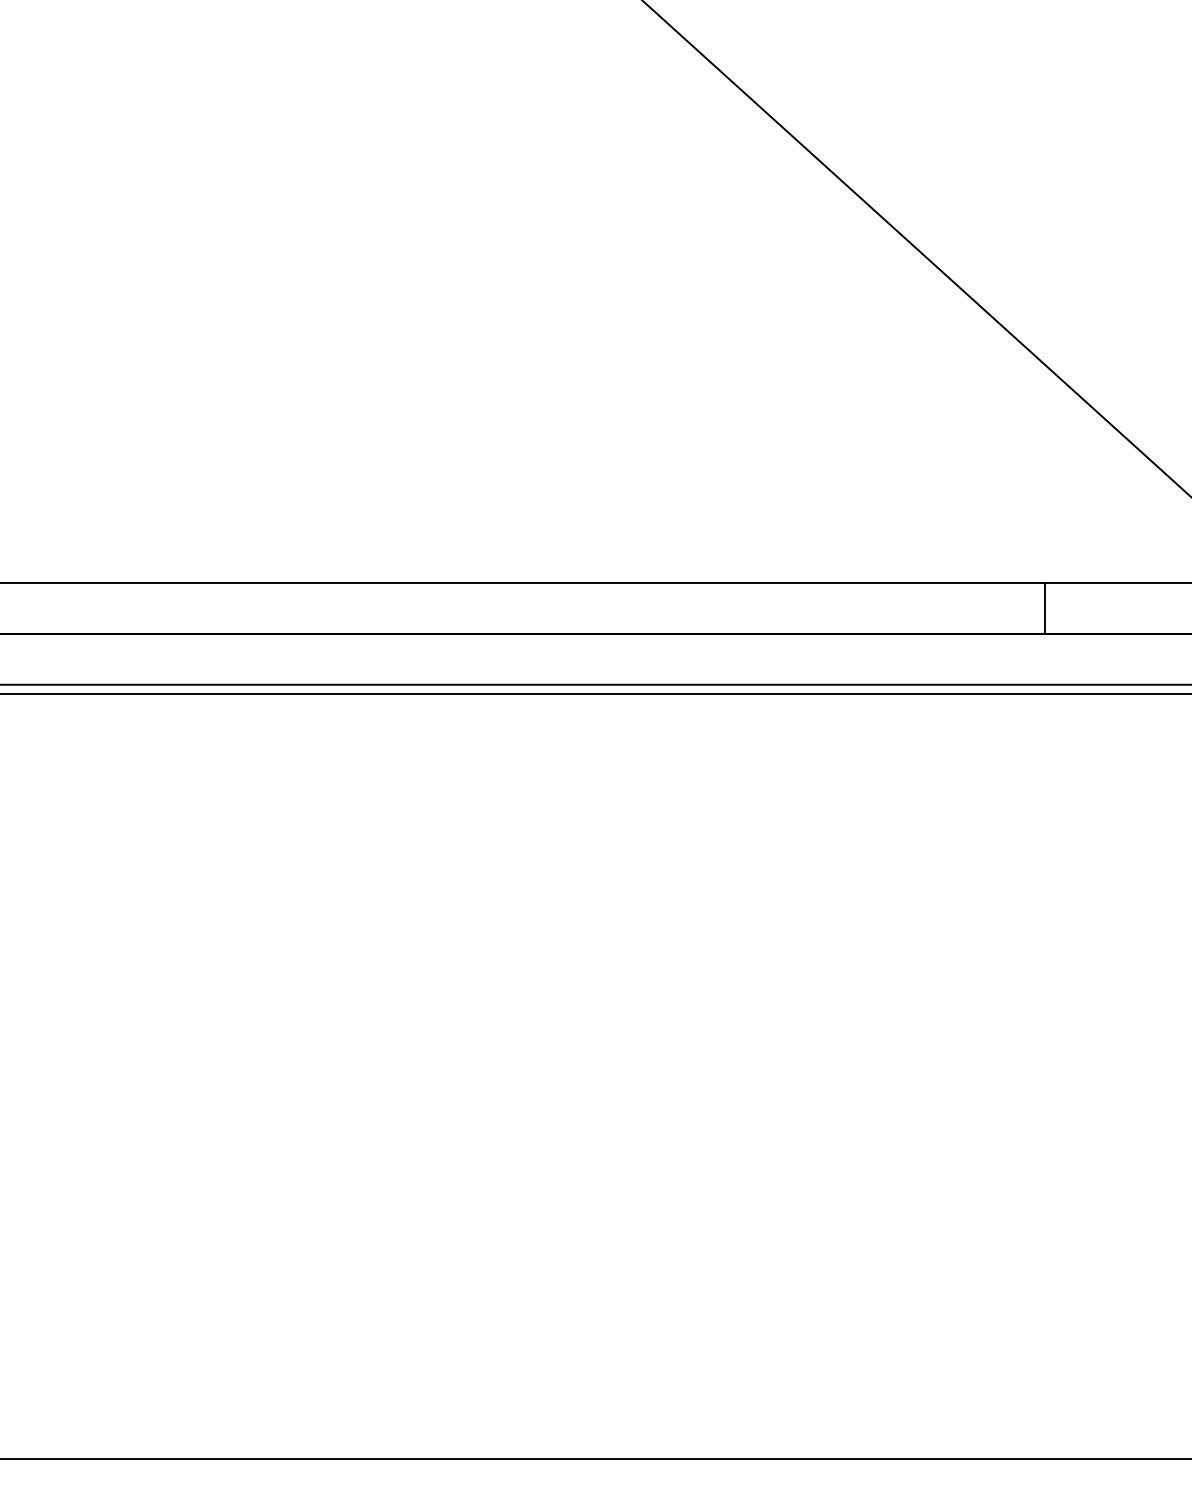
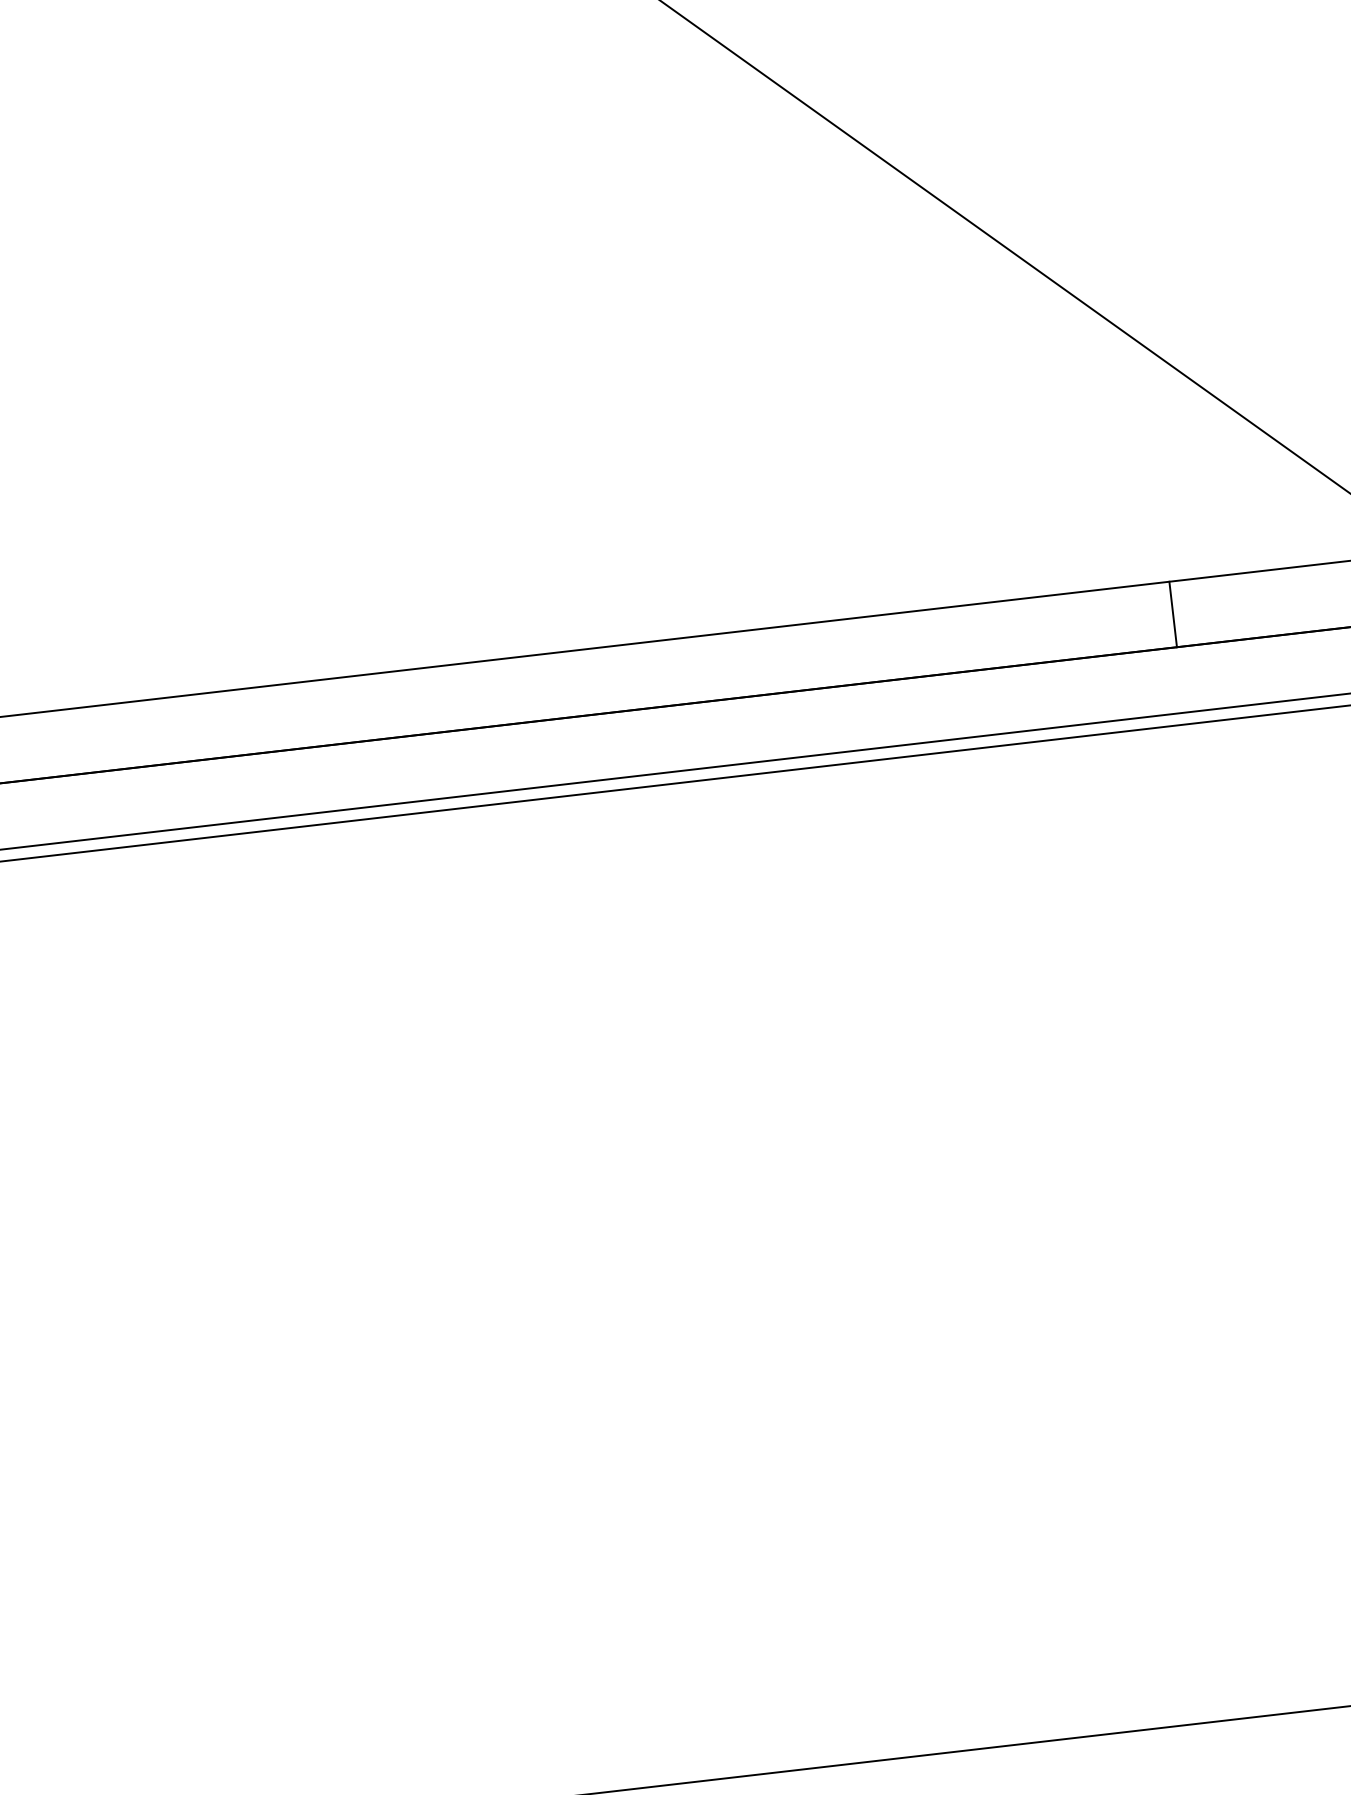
line: (1044, 608) -> (1173, 614), moved

